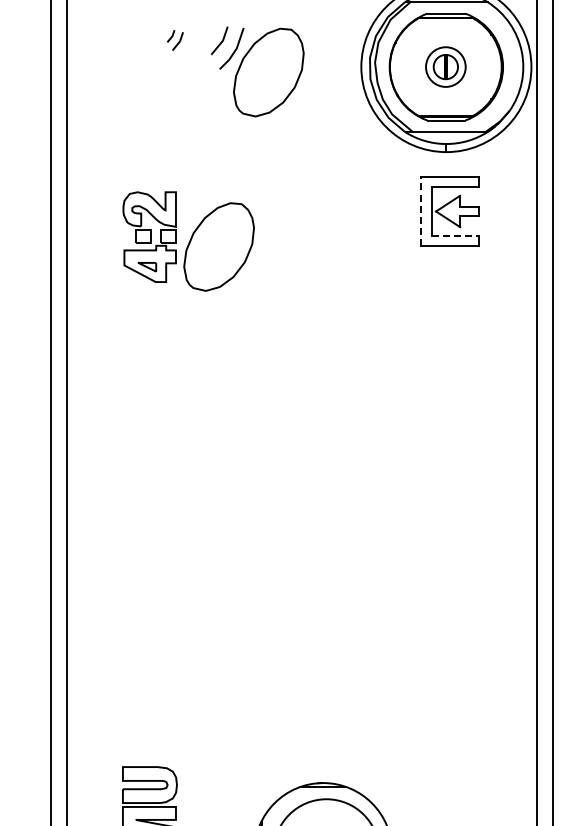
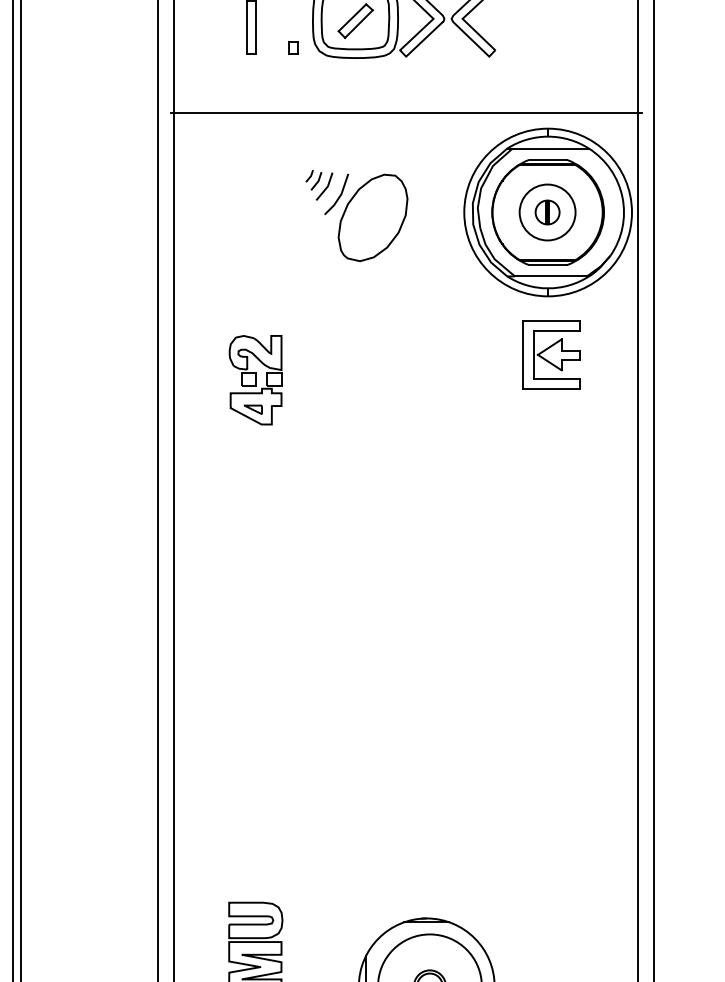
part: (174, 40) -> (313, 180), moved
circle: (445, 67) -> (547, 212), size x1.43
line: (421, 211) -> (523, 354), dashed -> solid
line: (455, 235) -> (557, 378), dashed -> solid
part: (218, 246) -> (323, 389), removed

